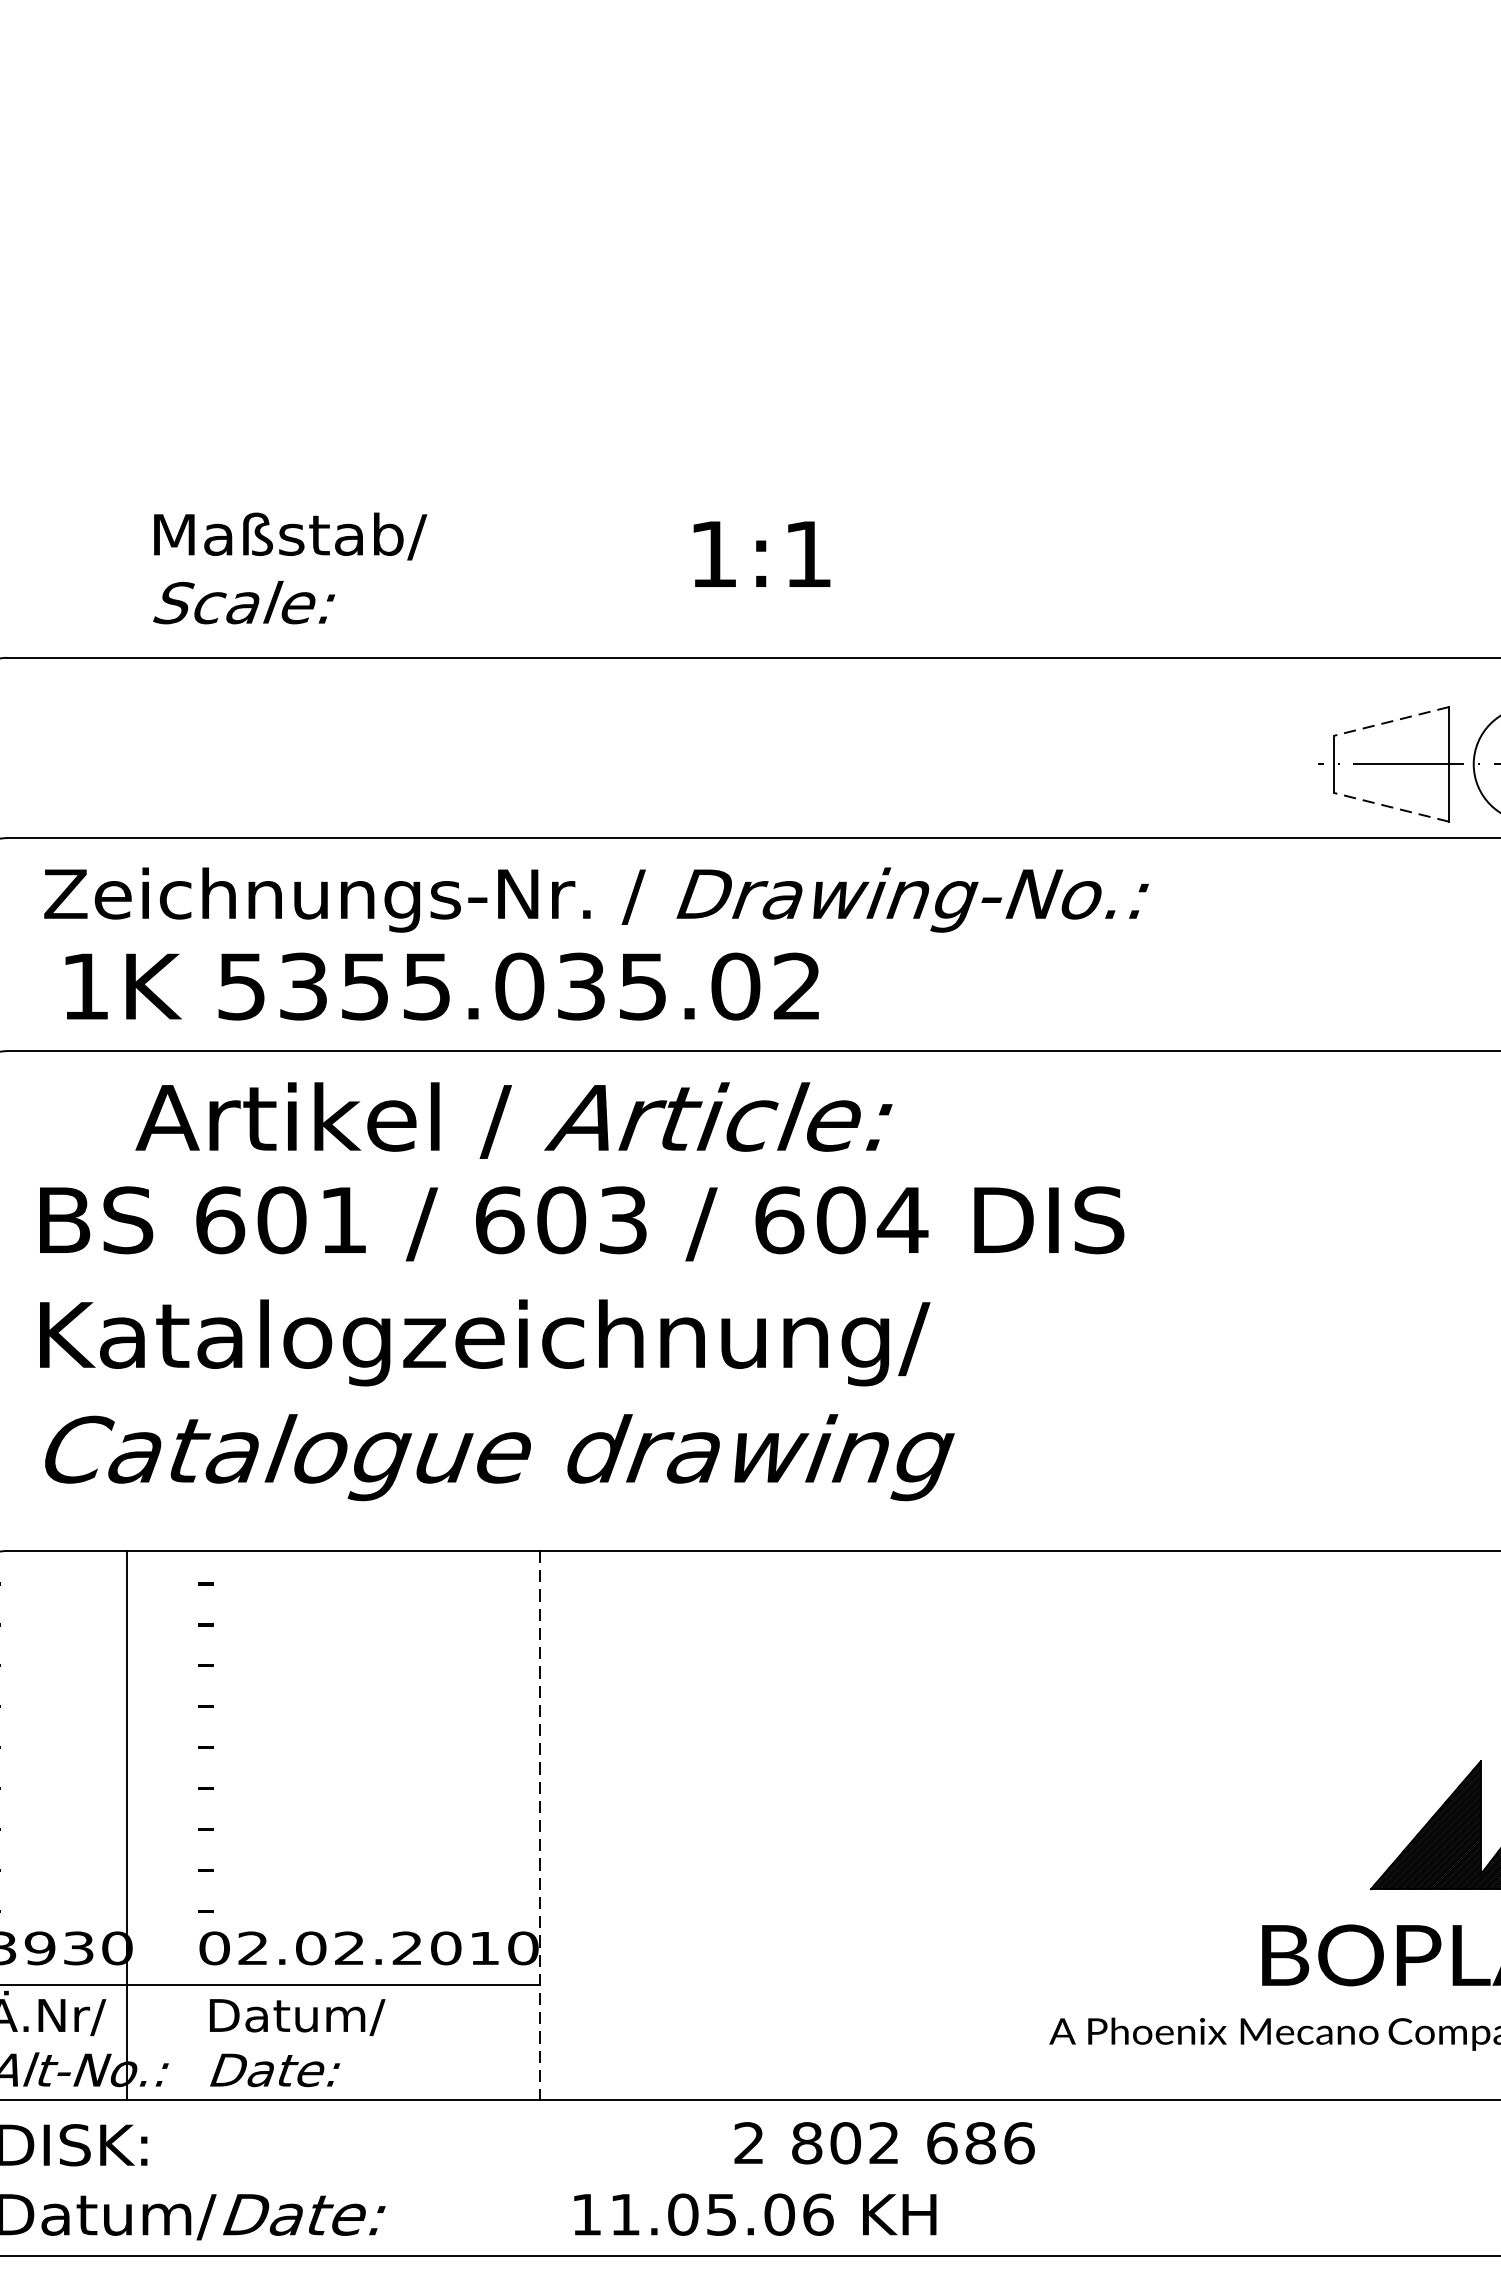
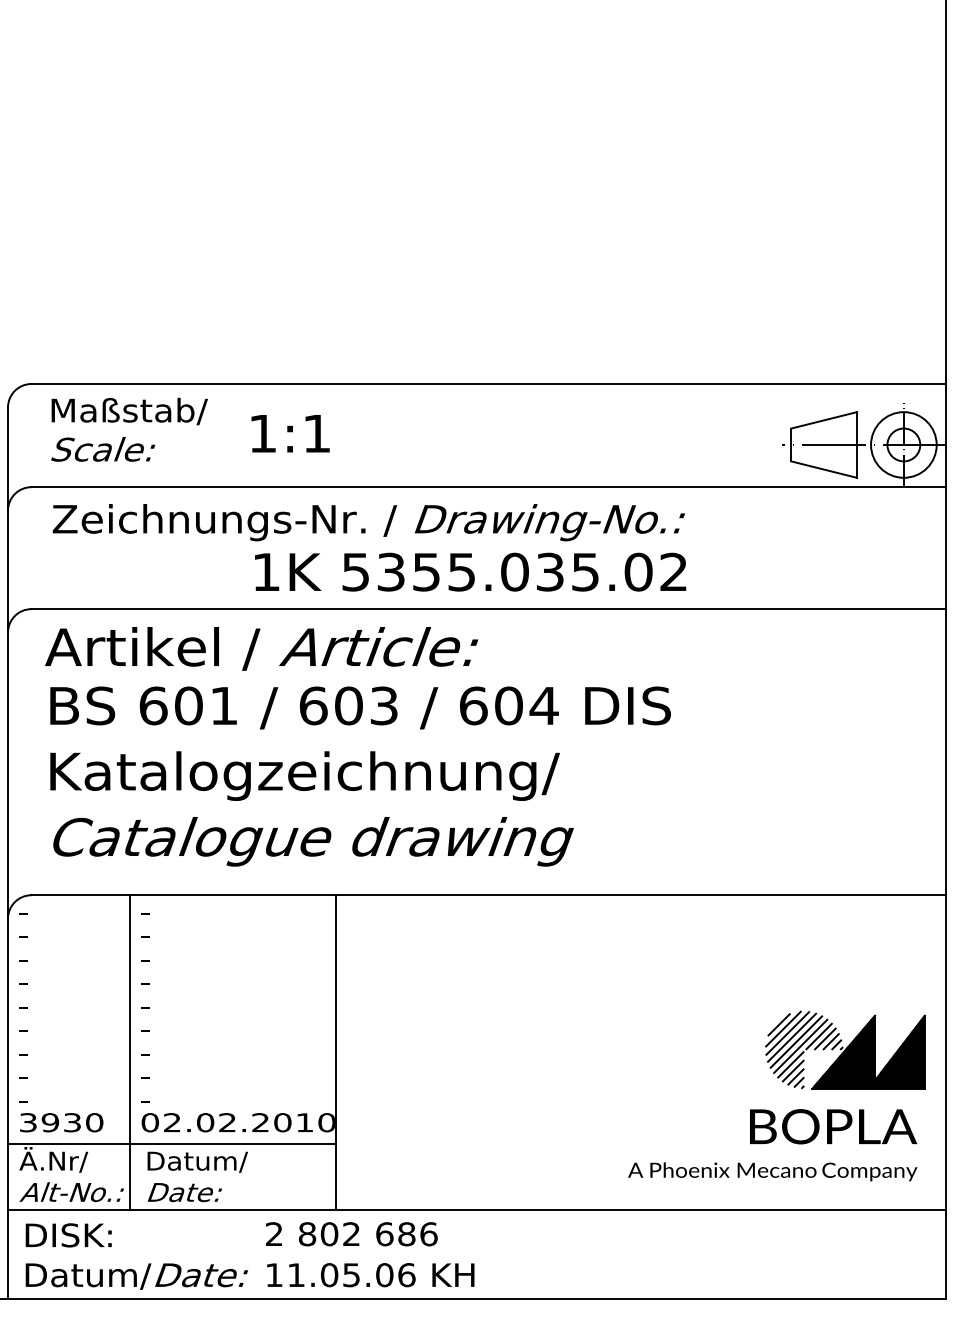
text: (761, 553) -> (290, 433), moved
text: (290, 567) -> (129, 429), moved
line: (1392, 721) -> (824, 420), dashed -> solid
line: (1392, 807) -> (824, 469), dashed -> solid
text: (442, 985) -> (470, 571), moved
text: (513, 1119) -> (261, 648), moved
hatch: (1357, 1820) -> (804, 1049), added
line: (125, 1825) -> (129, 1052), moved
line: (539, 1825) -> (336, 1052), dashed -> solid
text: (884, 2143) -> (351, 1234), moved
text: (754, 2215) -> (370, 1275), moved

